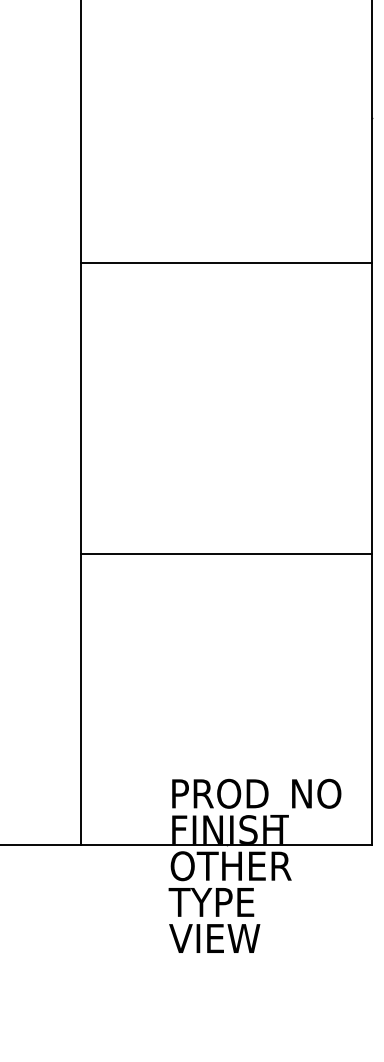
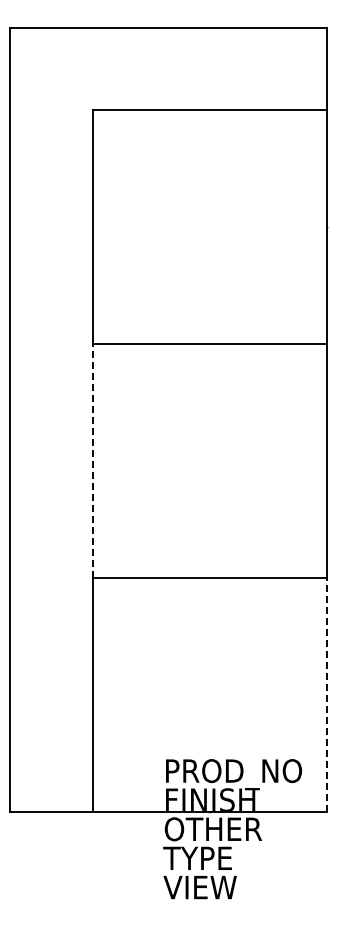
line: (80, 409) -> (92, 461), solid -> dashed
line: (371, 698) -> (326, 694), solid -> dashed

